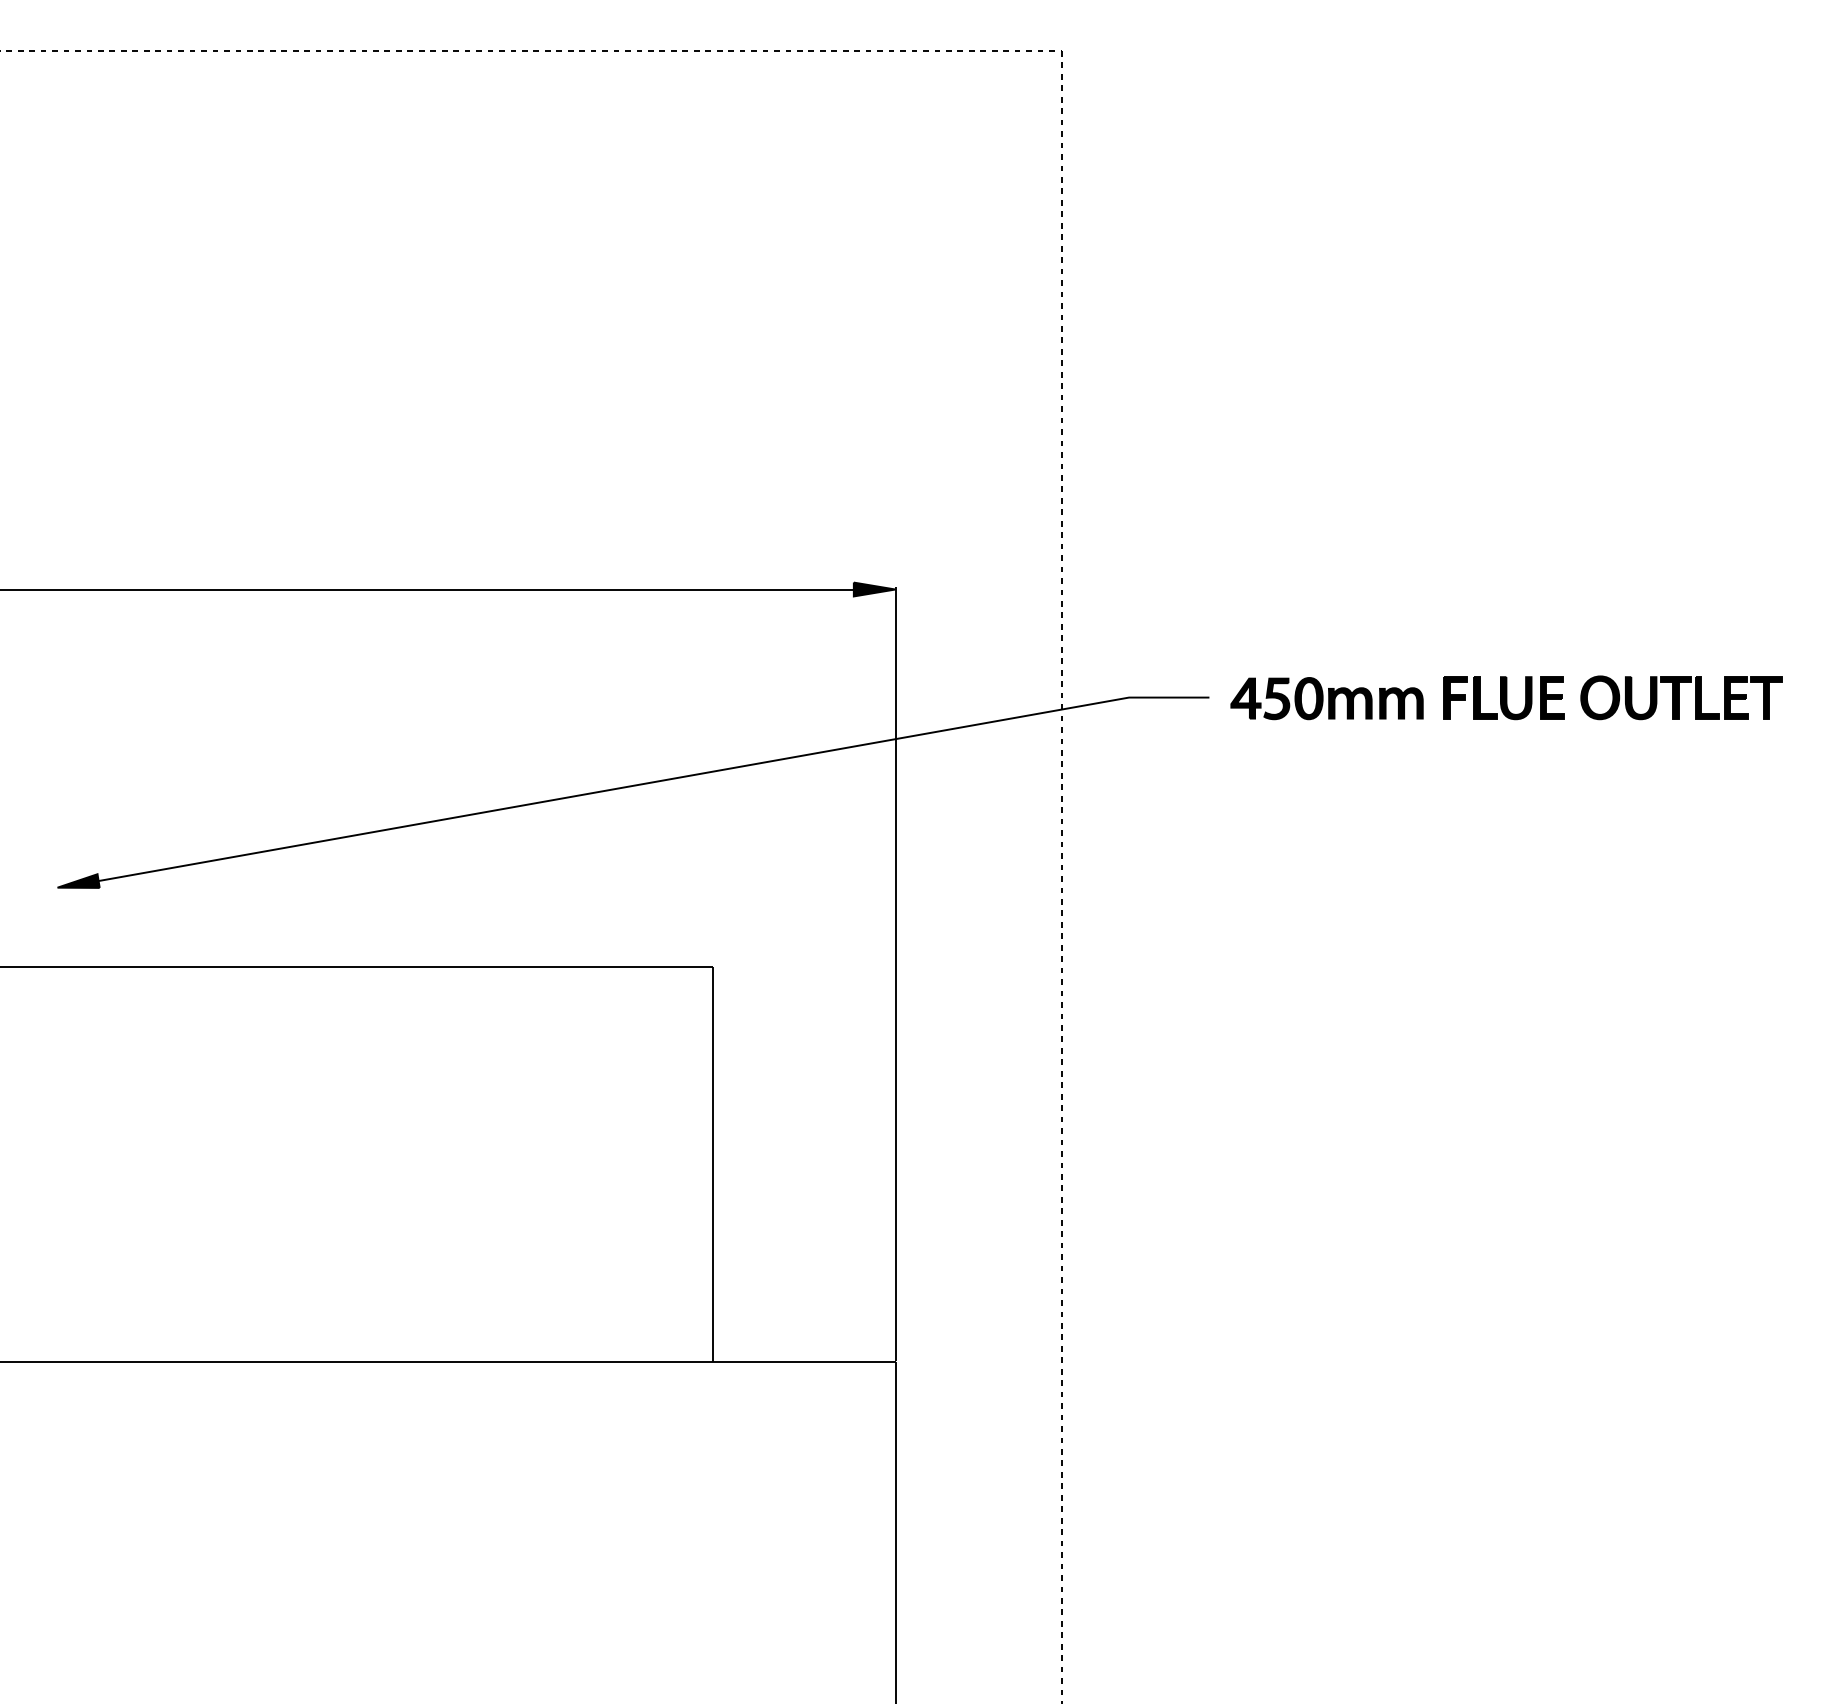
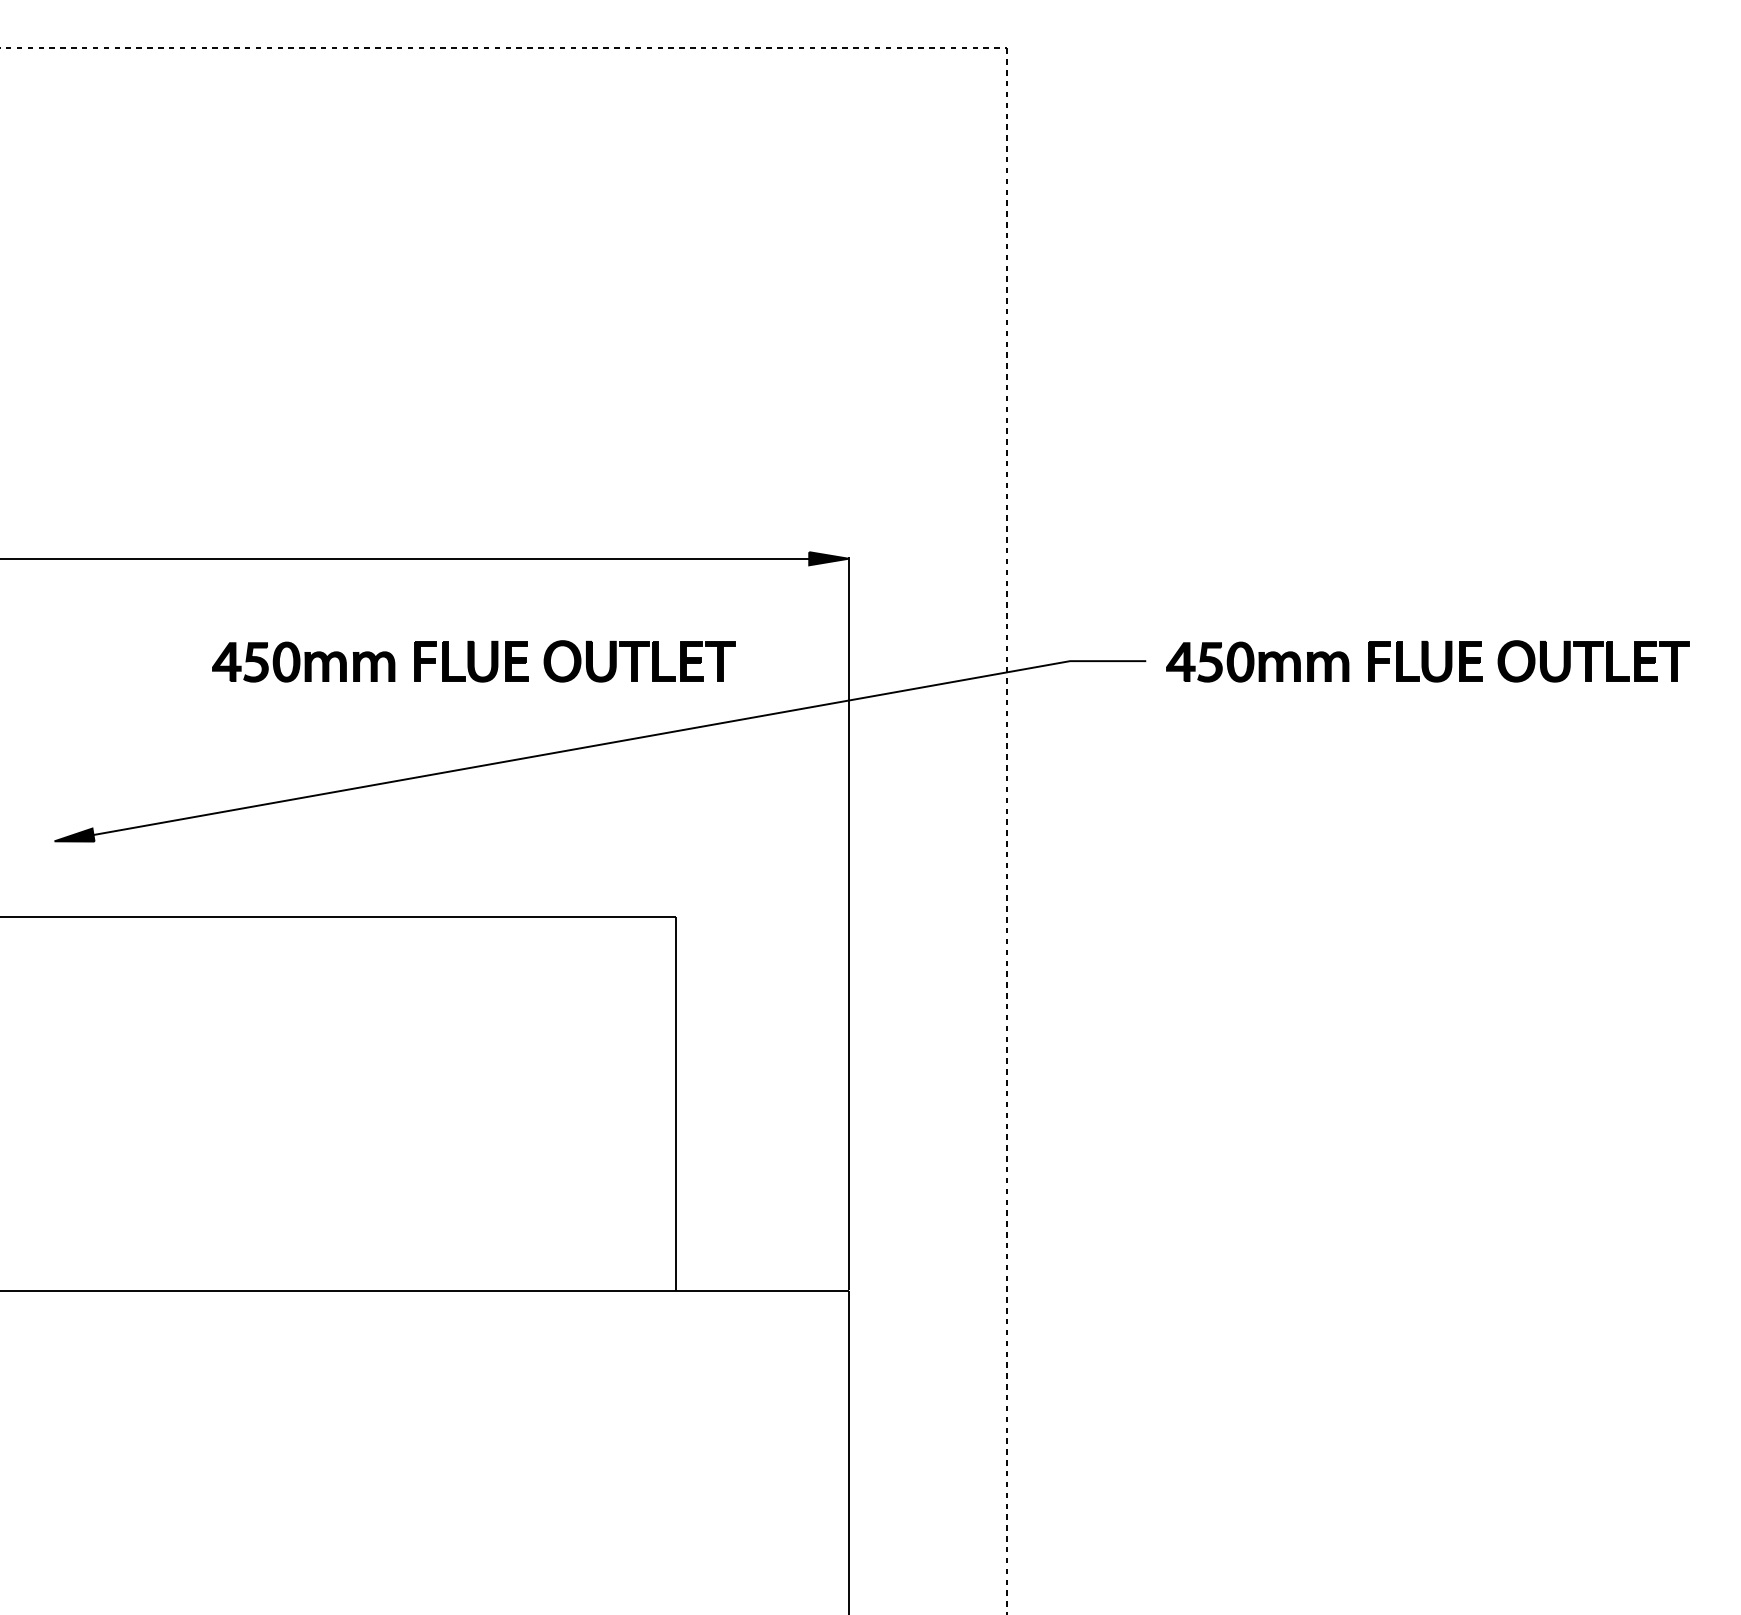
part: (499, 697) -> (473, 661), added

